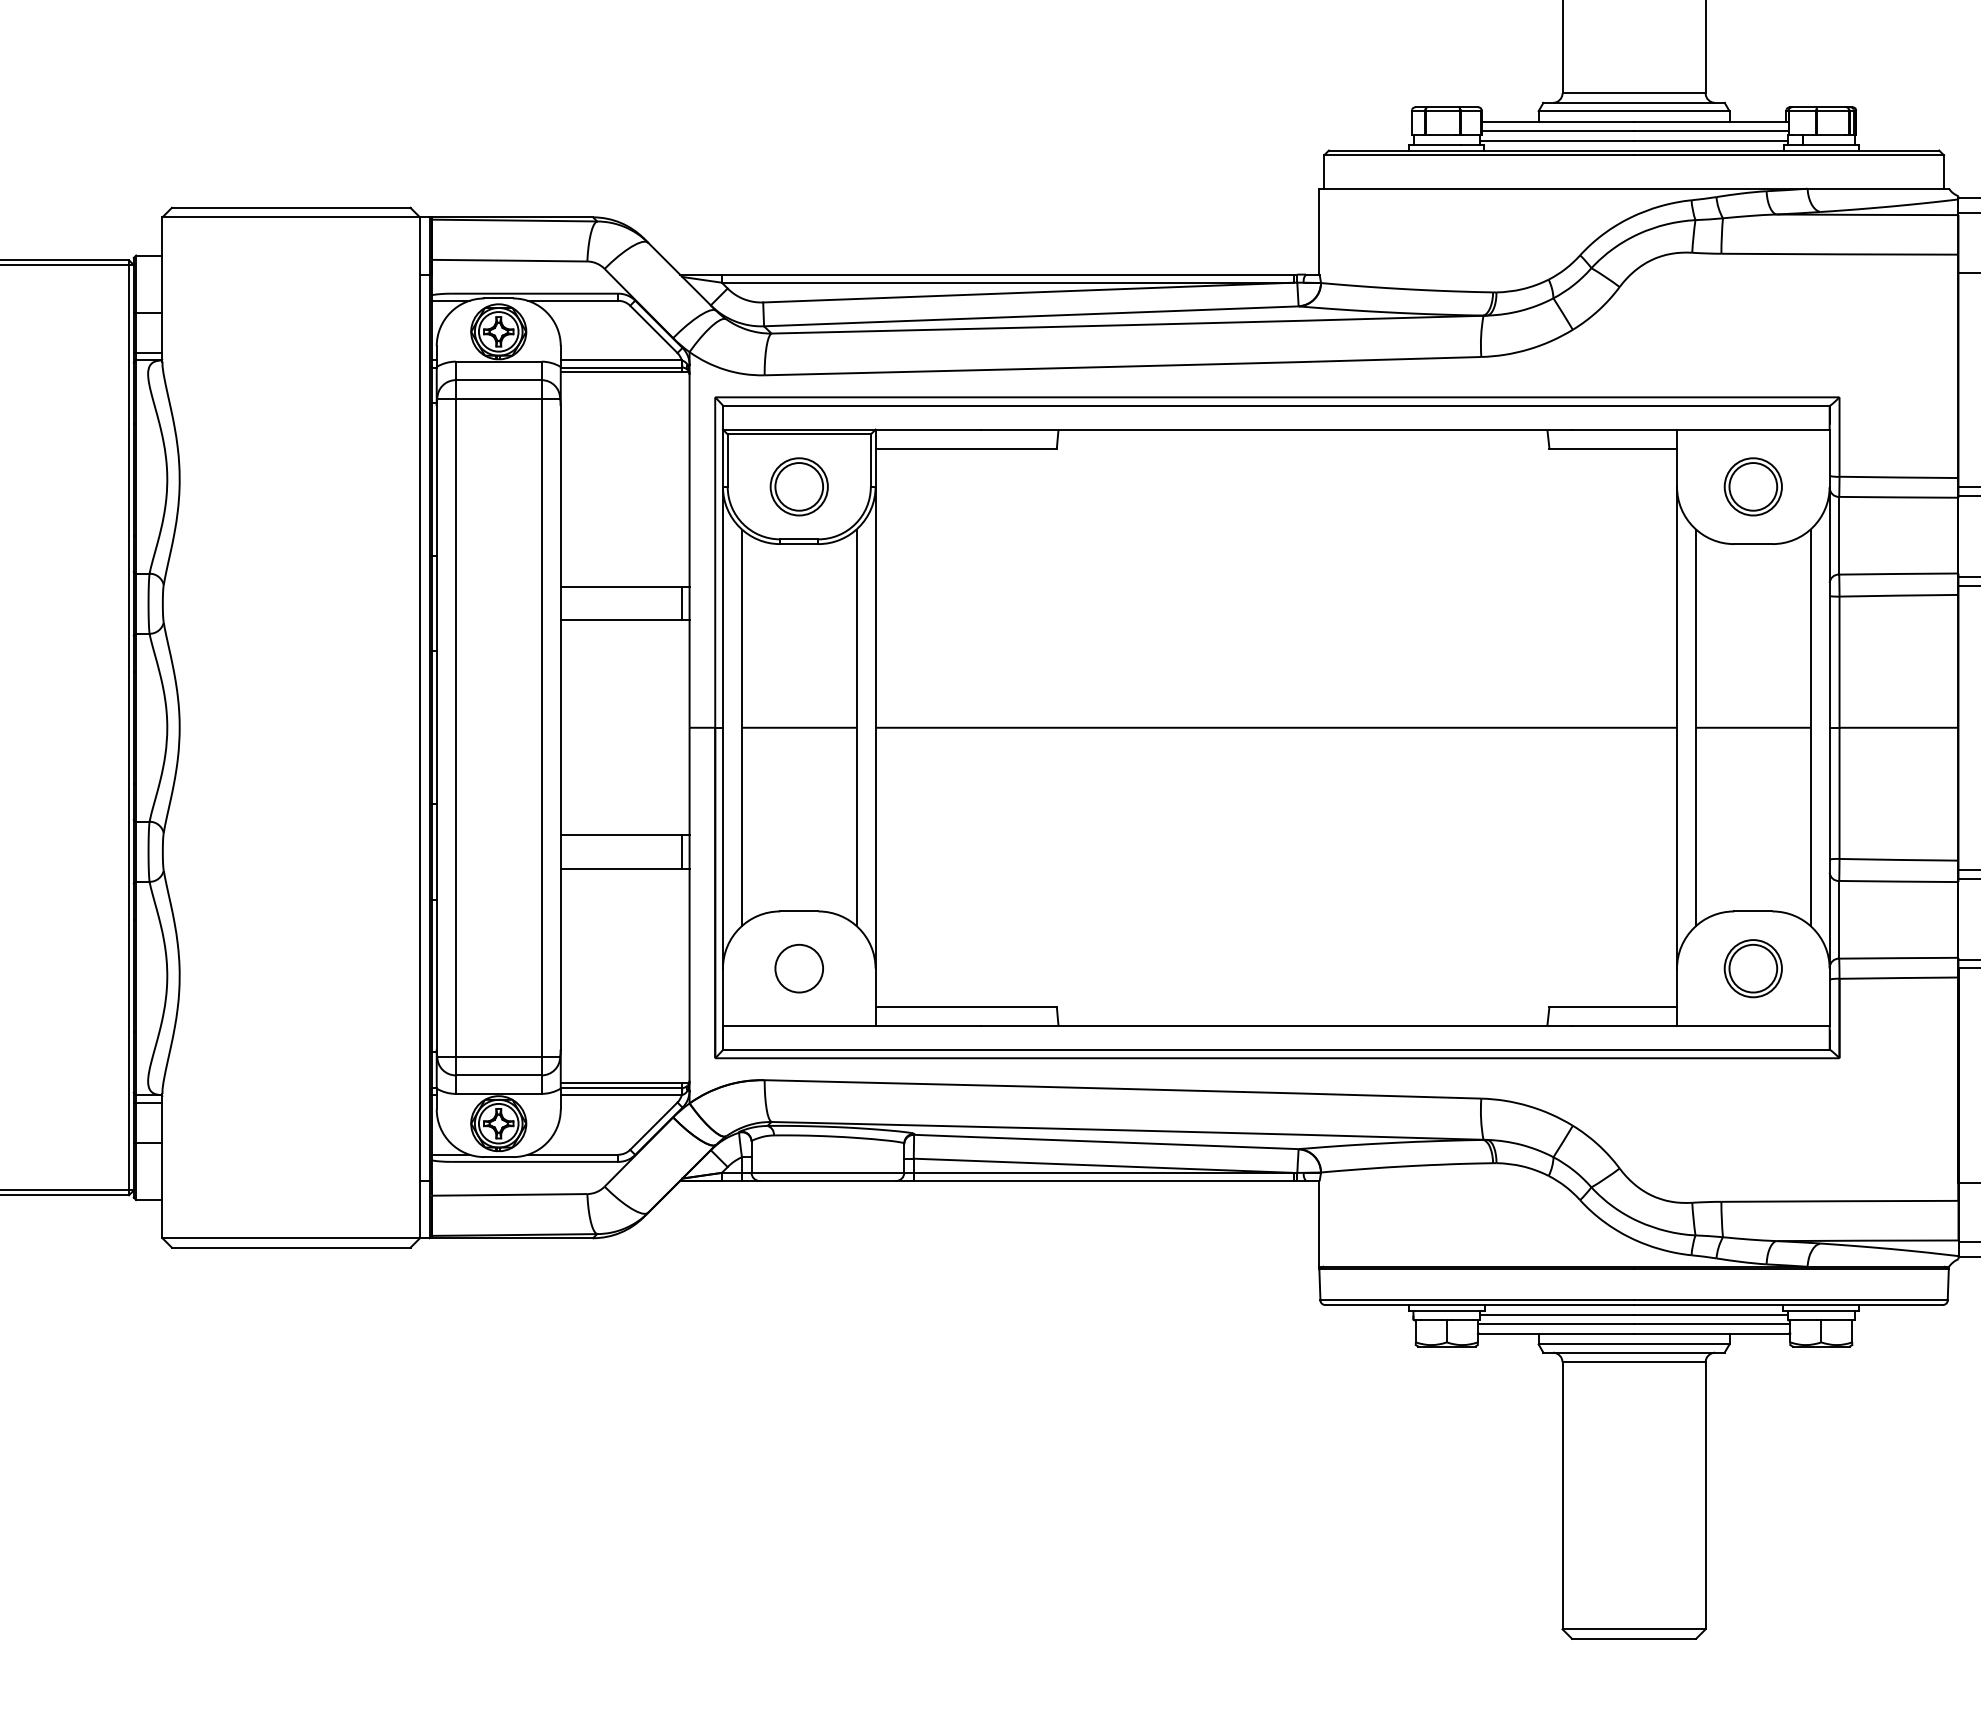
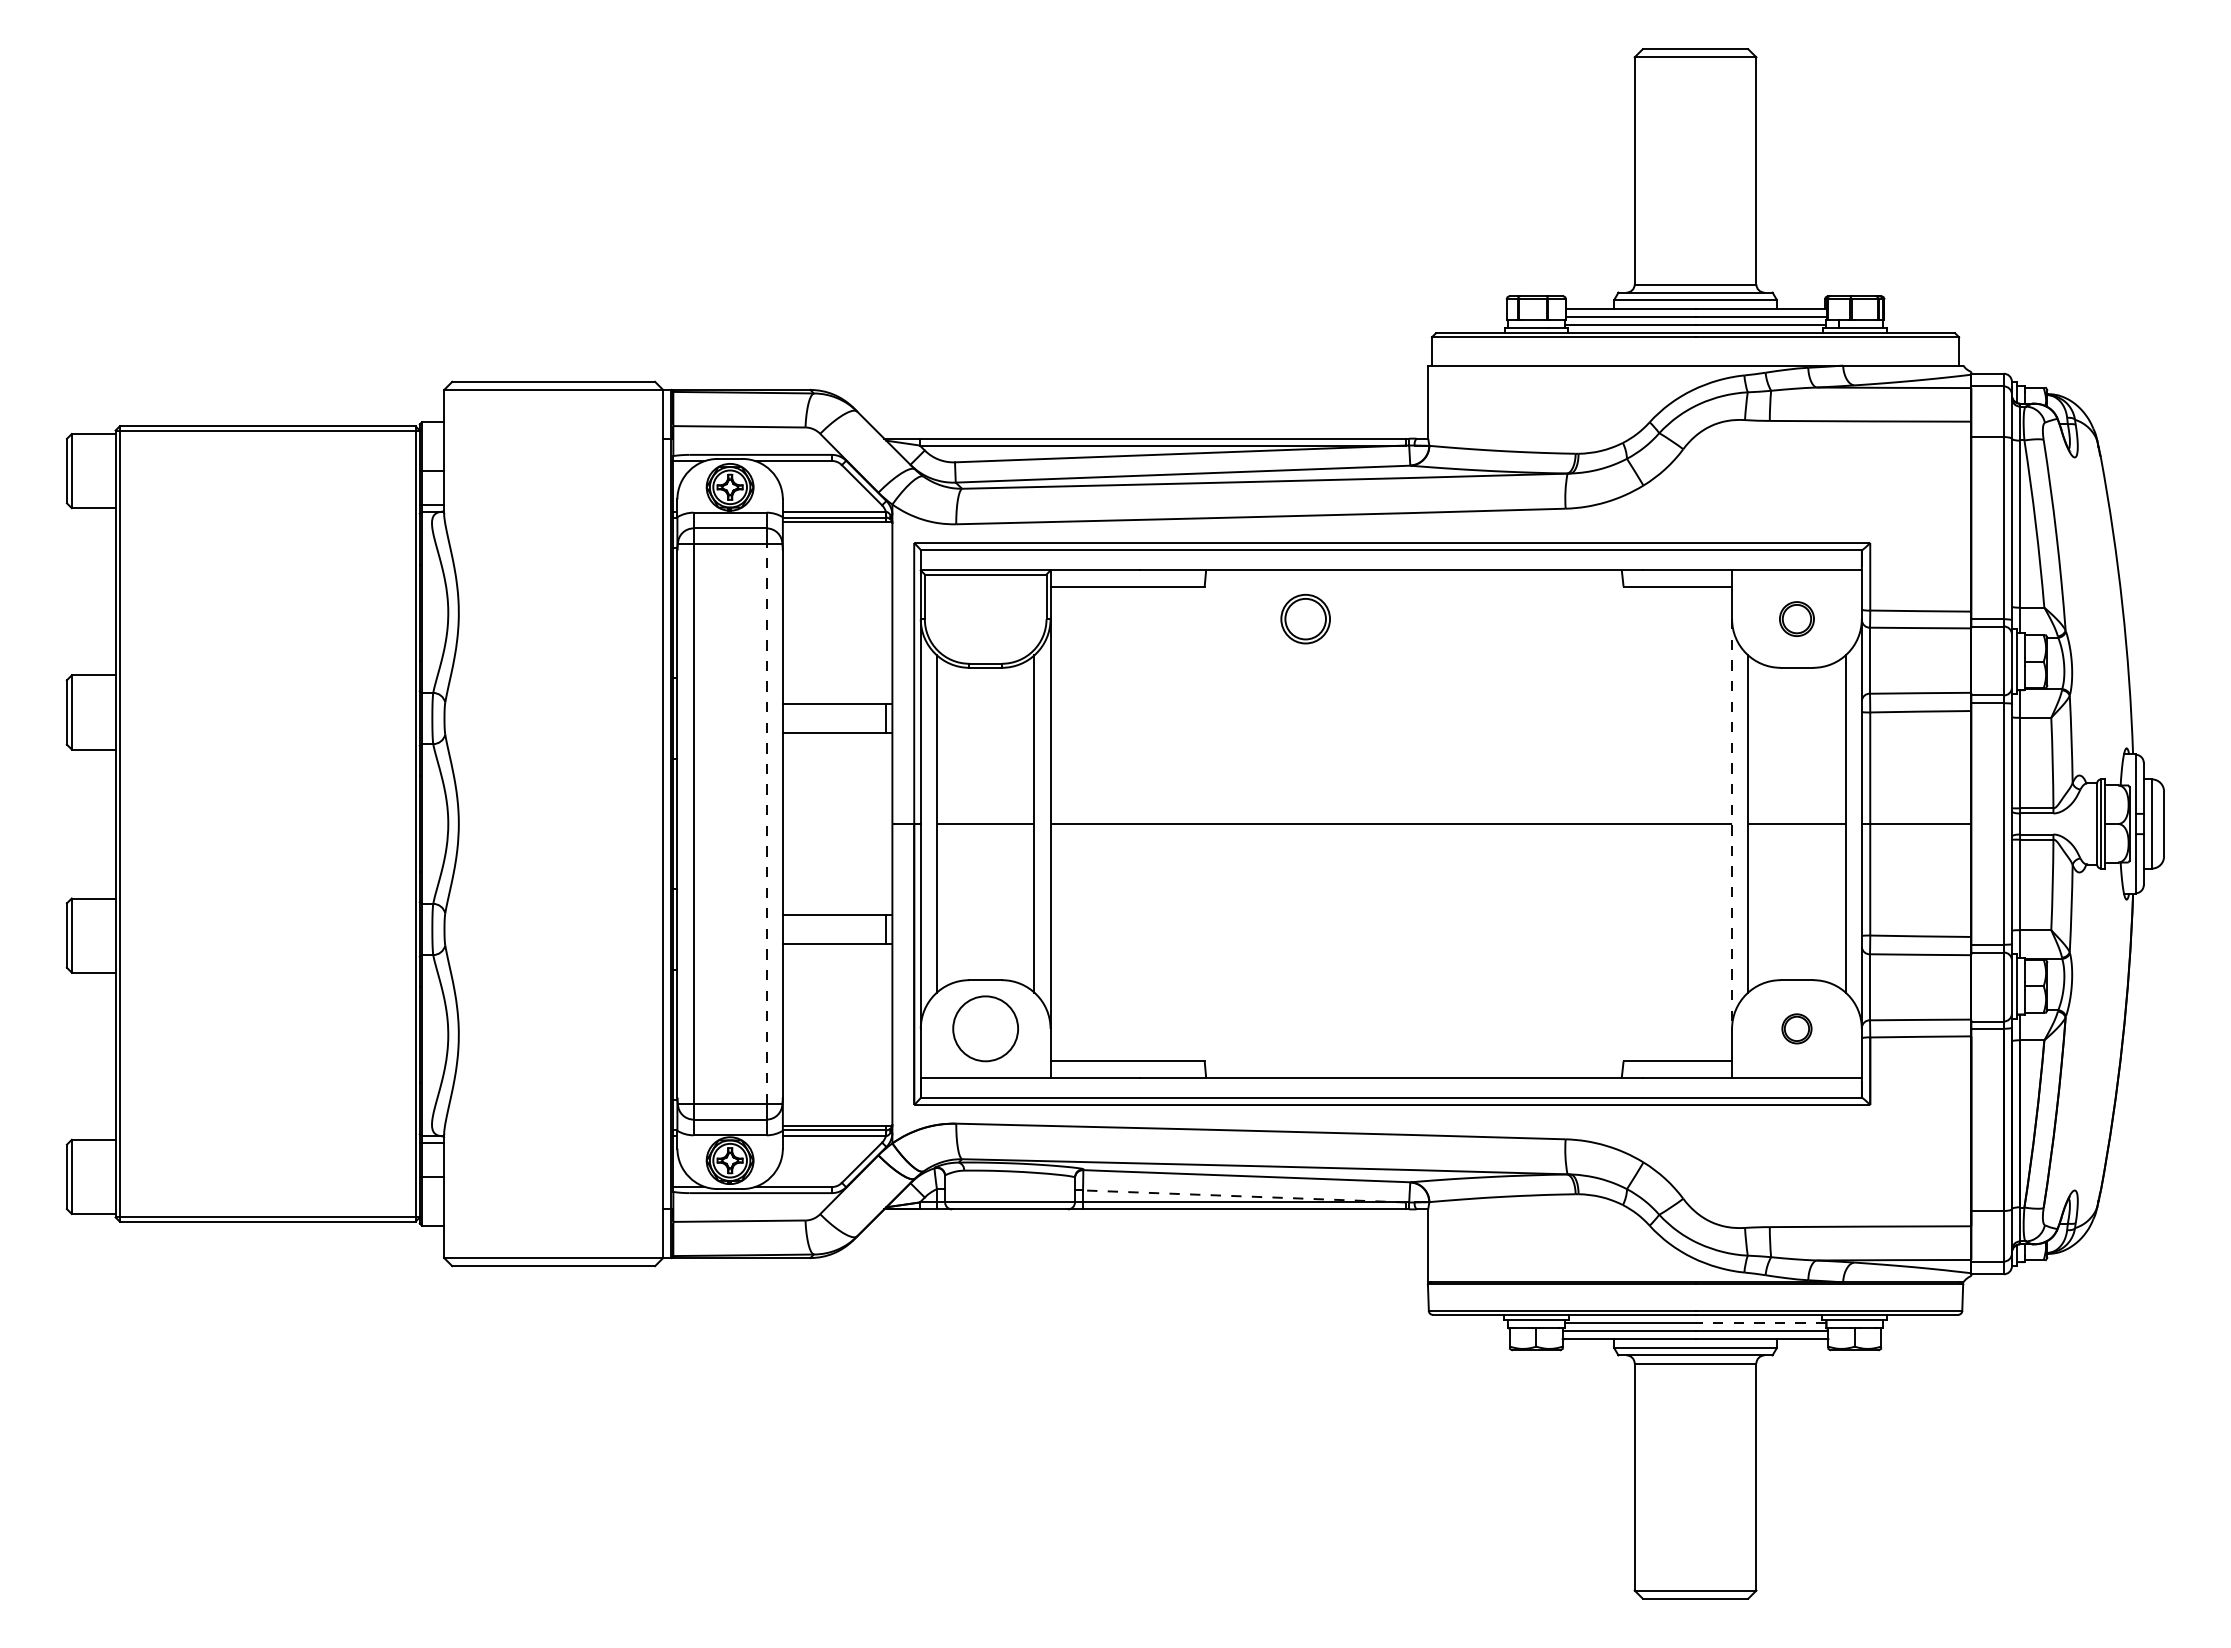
part: (799, 486) -> (1305, 618), moved
part: (1752, 486) -> (1796, 618), size x0.7
line: (541, 728) -> (766, 824), solid -> dashed
line: (1677, 728) -> (1732, 824), solid -> dashed
circle: (799, 968) -> (985, 1028), size x1.6
part: (1752, 968) -> (1796, 1028), size x0.6
line: (1103, 1165) -> (1244, 1196), solid -> dashed
line: (1710, 1314) -> (1760, 1322), solid -> dashed

